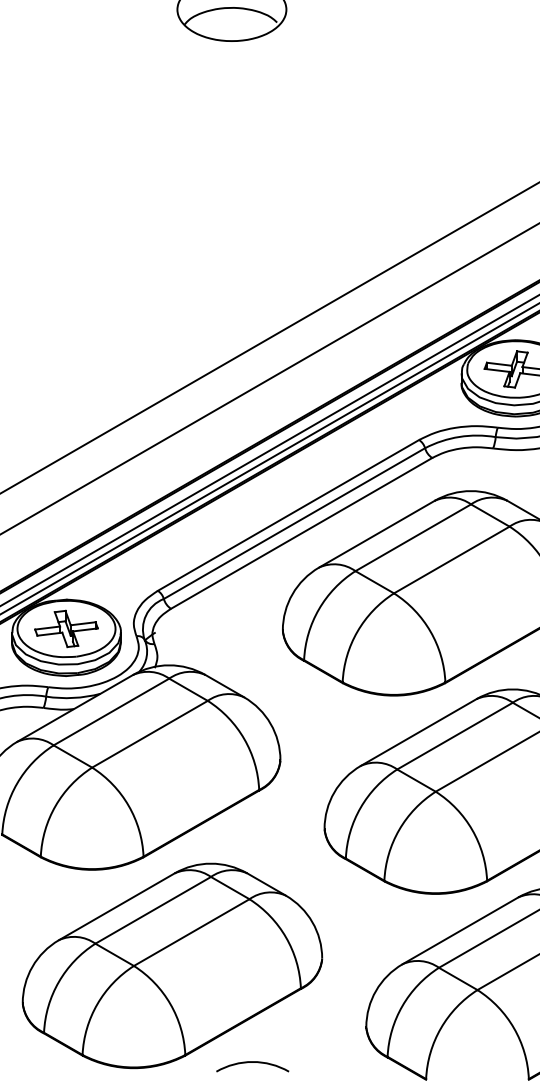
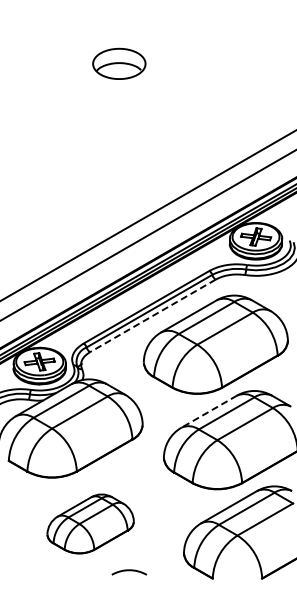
line: (300, 532) -> (152, 315), solid -> dashed
line: (417, 732) -> (208, 411), solid -> dashed
part: (171, 964) -> (90, 523), size x0.6

